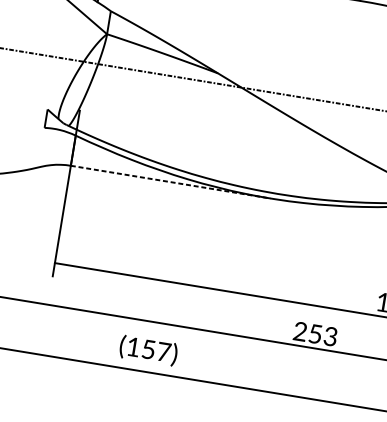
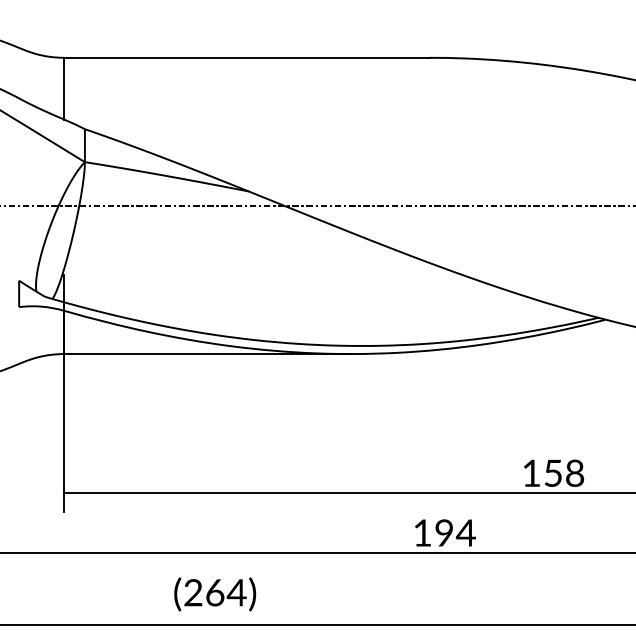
line: (171, 182) -> (208, 354), dashed -> solid
text: (315, 333) -> (444, 532), 253 -> 194
text: (149, 349) -> (215, 592), (157) -> (264)

